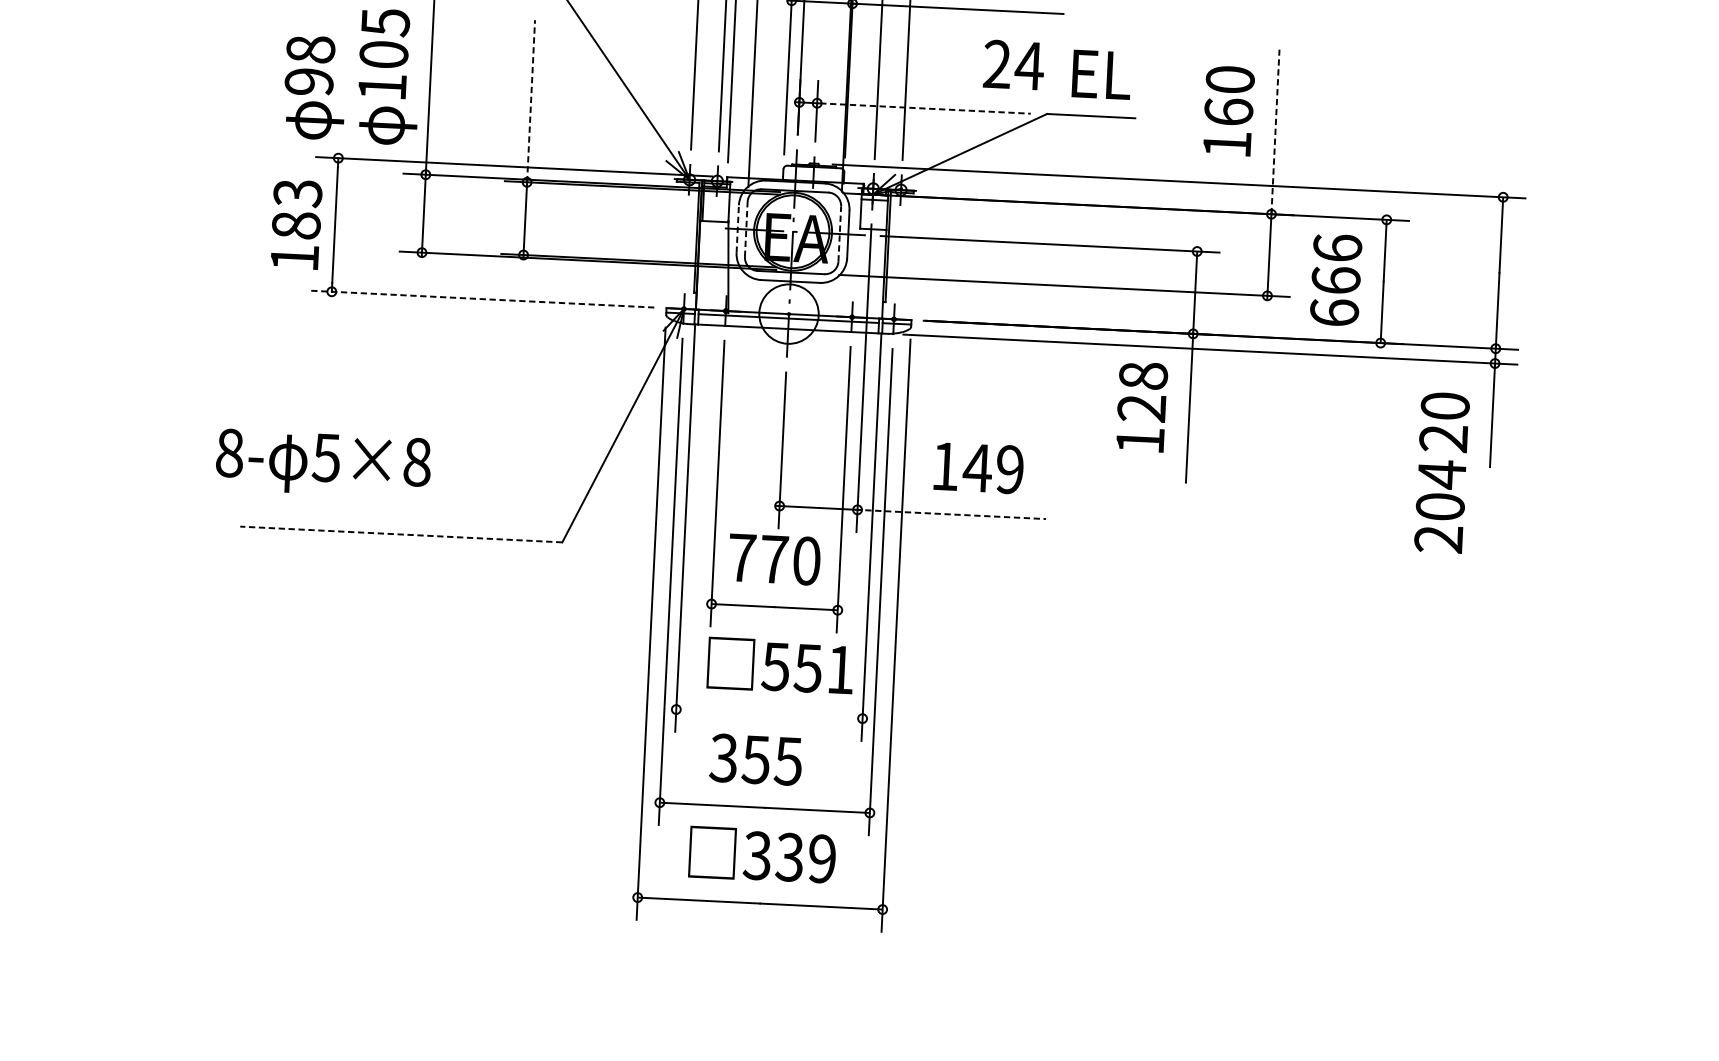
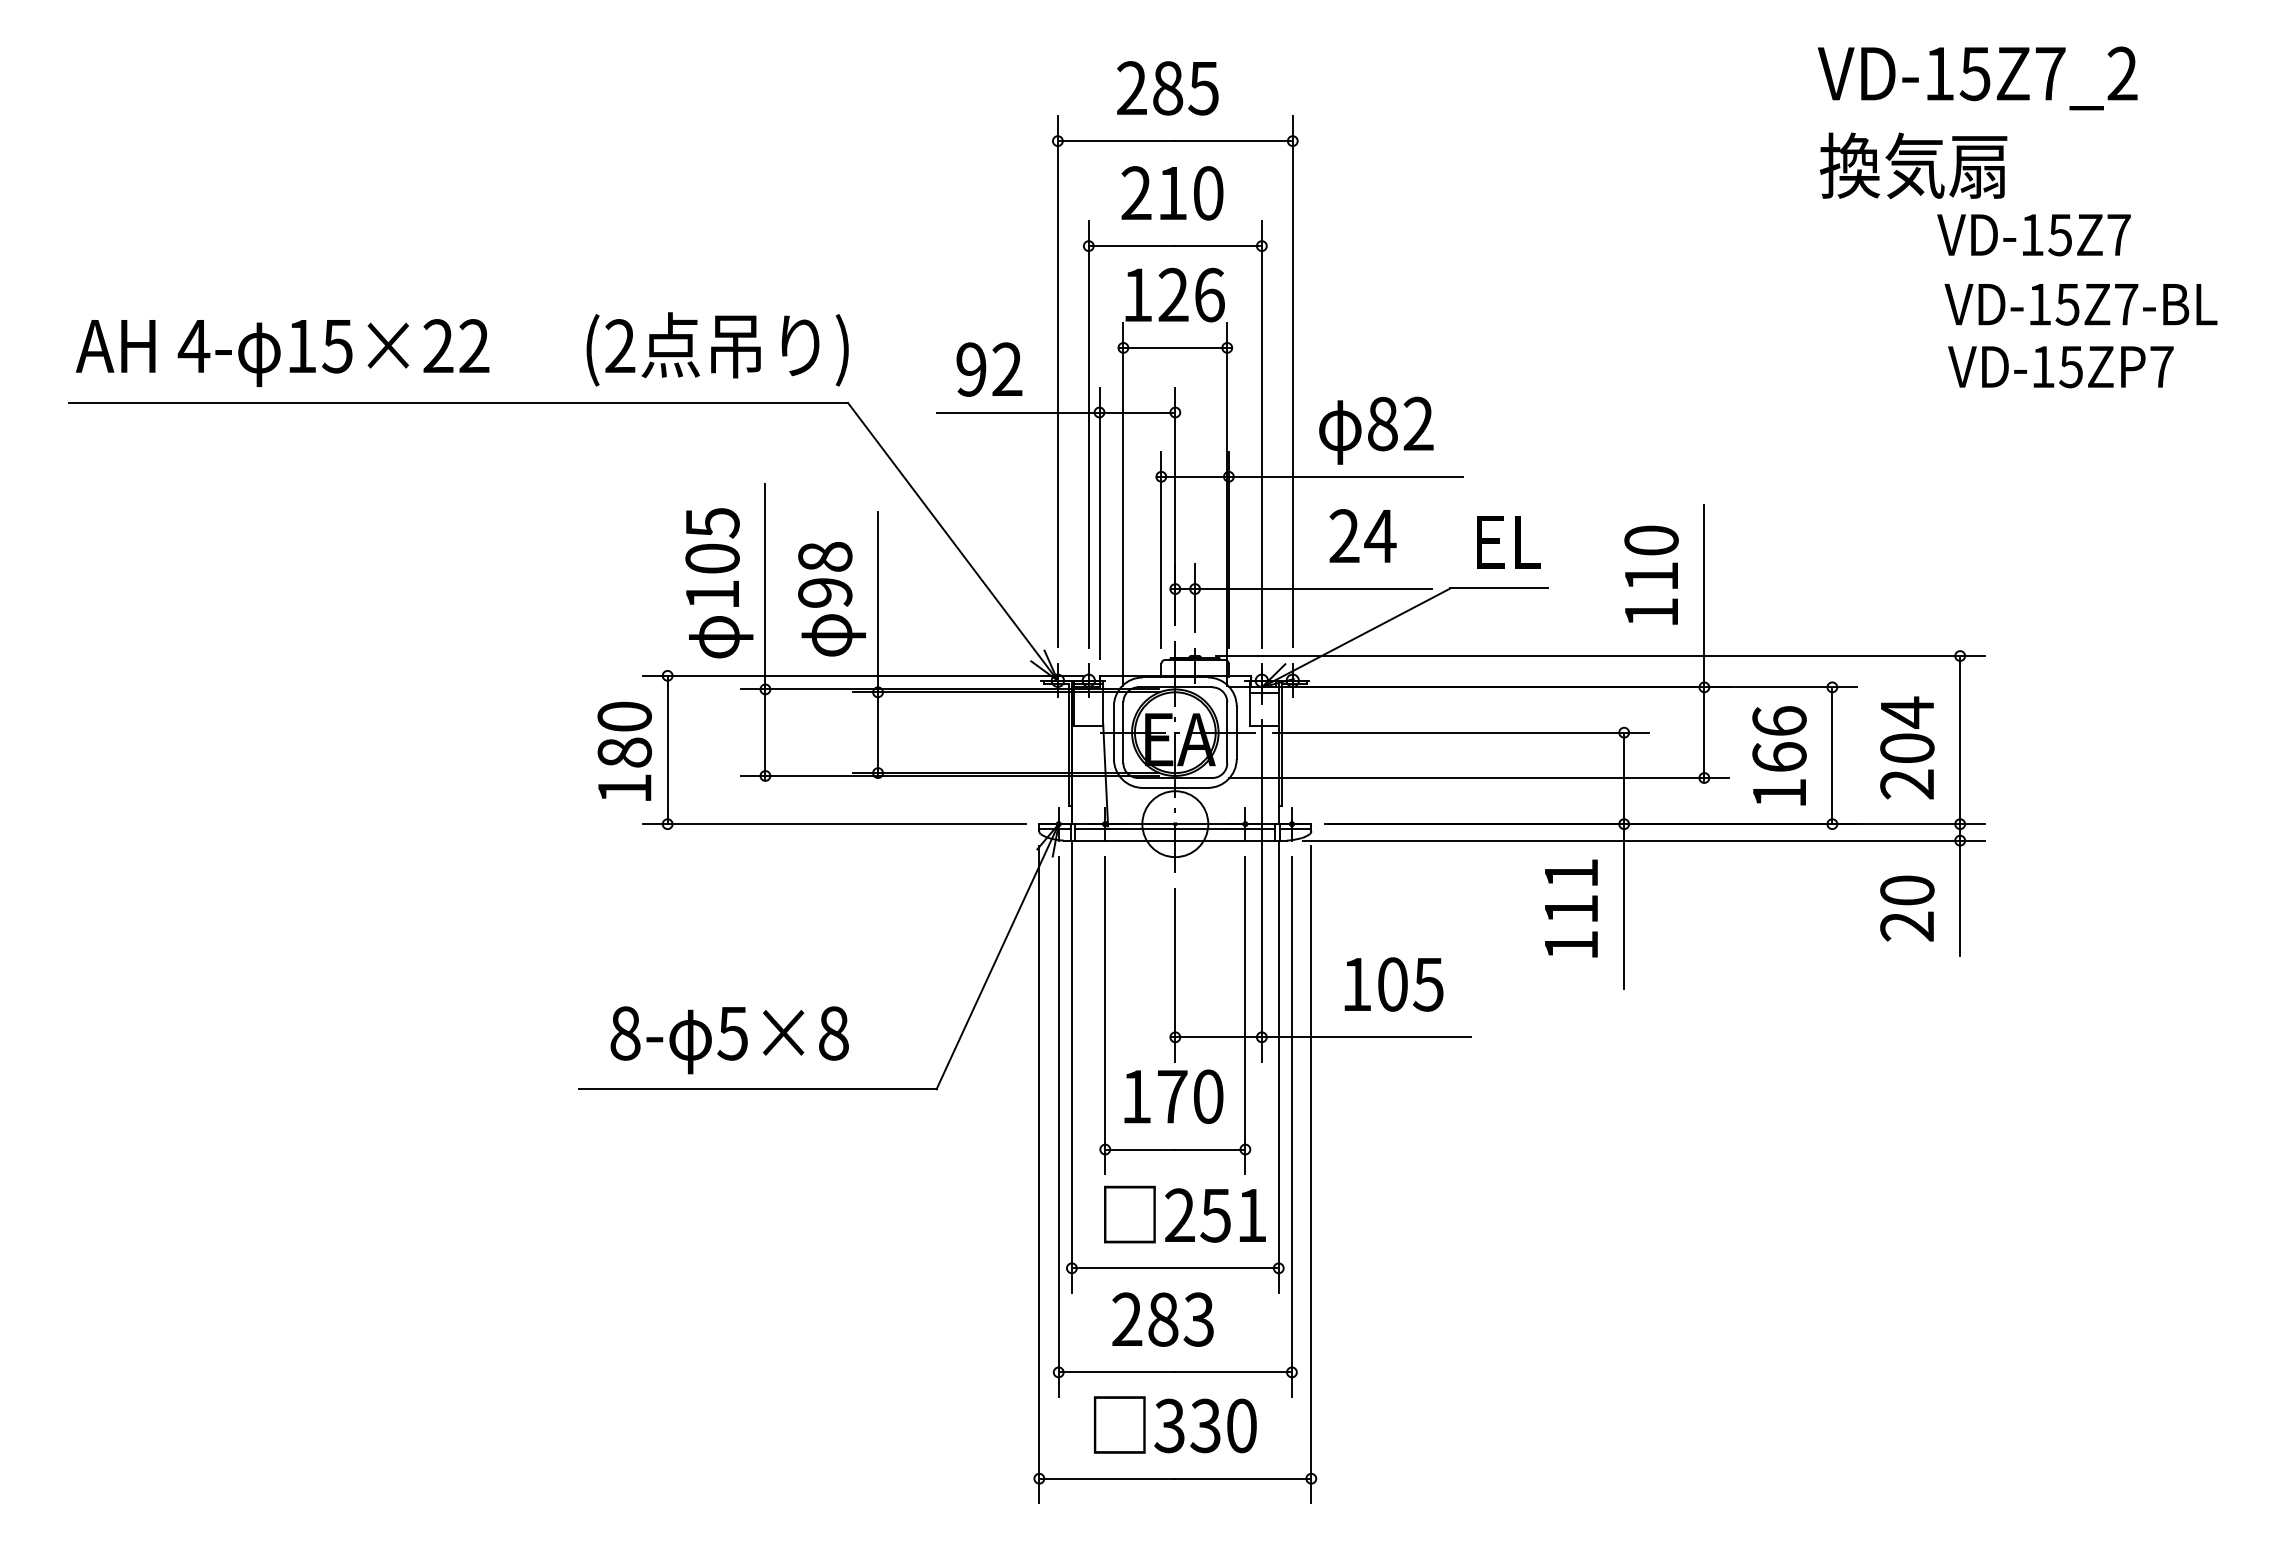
text: (1013, 64) -> (1362, 535), moved
text: (314, 88) -> (831, 599), moved
line: (531, 101) -> (878, 602), dashed -> solid
line: (925, 108) -> (1315, 589), dashed -> solid
text: (1228, 111) -> (1651, 575), 160 -> 110
line: (1275, 131) -> (1704, 595), dashed -> solid
text: (297, 192) -> (624, 716), 183 -> 180
line: (737, 228) -> (1113, 732), dashed -> solid
line: (746, 229) -> (1123, 732), dashed -> solid
line: (840, 233) -> (1227, 732), dashed -> solid
line: (481, 299) -> (833, 824), dashed -> solid
text: (1334, 312) -> (1779, 792), 666 -> 166
text: (1142, 392) -> (1571, 891), 128 -> 111
text: (323, 464) -> (729, 1040), moved
text: (992, 468) -> (1409, 984), 149 -> 105
text: (1440, 506) -> (1907, 747), moved
line: (950, 514) -> (1365, 1037), dashed -> solid
line: (401, 534) -> (757, 1089), dashed -> solid
text: (742, 557) -> (1136, 1096), 770 -> 170
text: (775, 666) -> (1179, 1215), 551 -> 251
line: (769, 714) -> (1175, 1268), added
text: (755, 759) -> (1162, 1319), 355 -> 283
text: (822, 858) -> (1241, 1425), 339 -> 330

